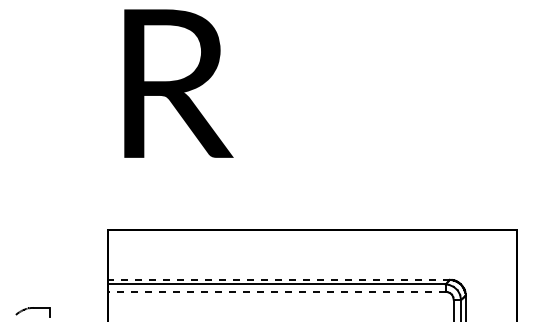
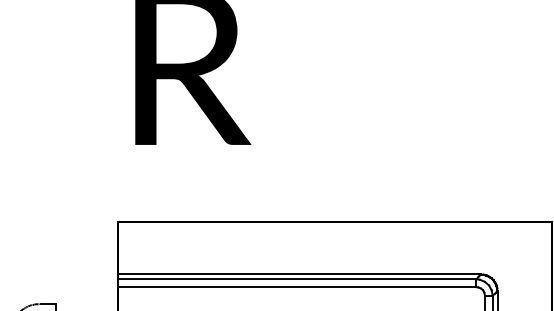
line: (278, 279) -> (298, 274), dashed -> solid
line: (276, 291) -> (296, 286), dashed -> solid

